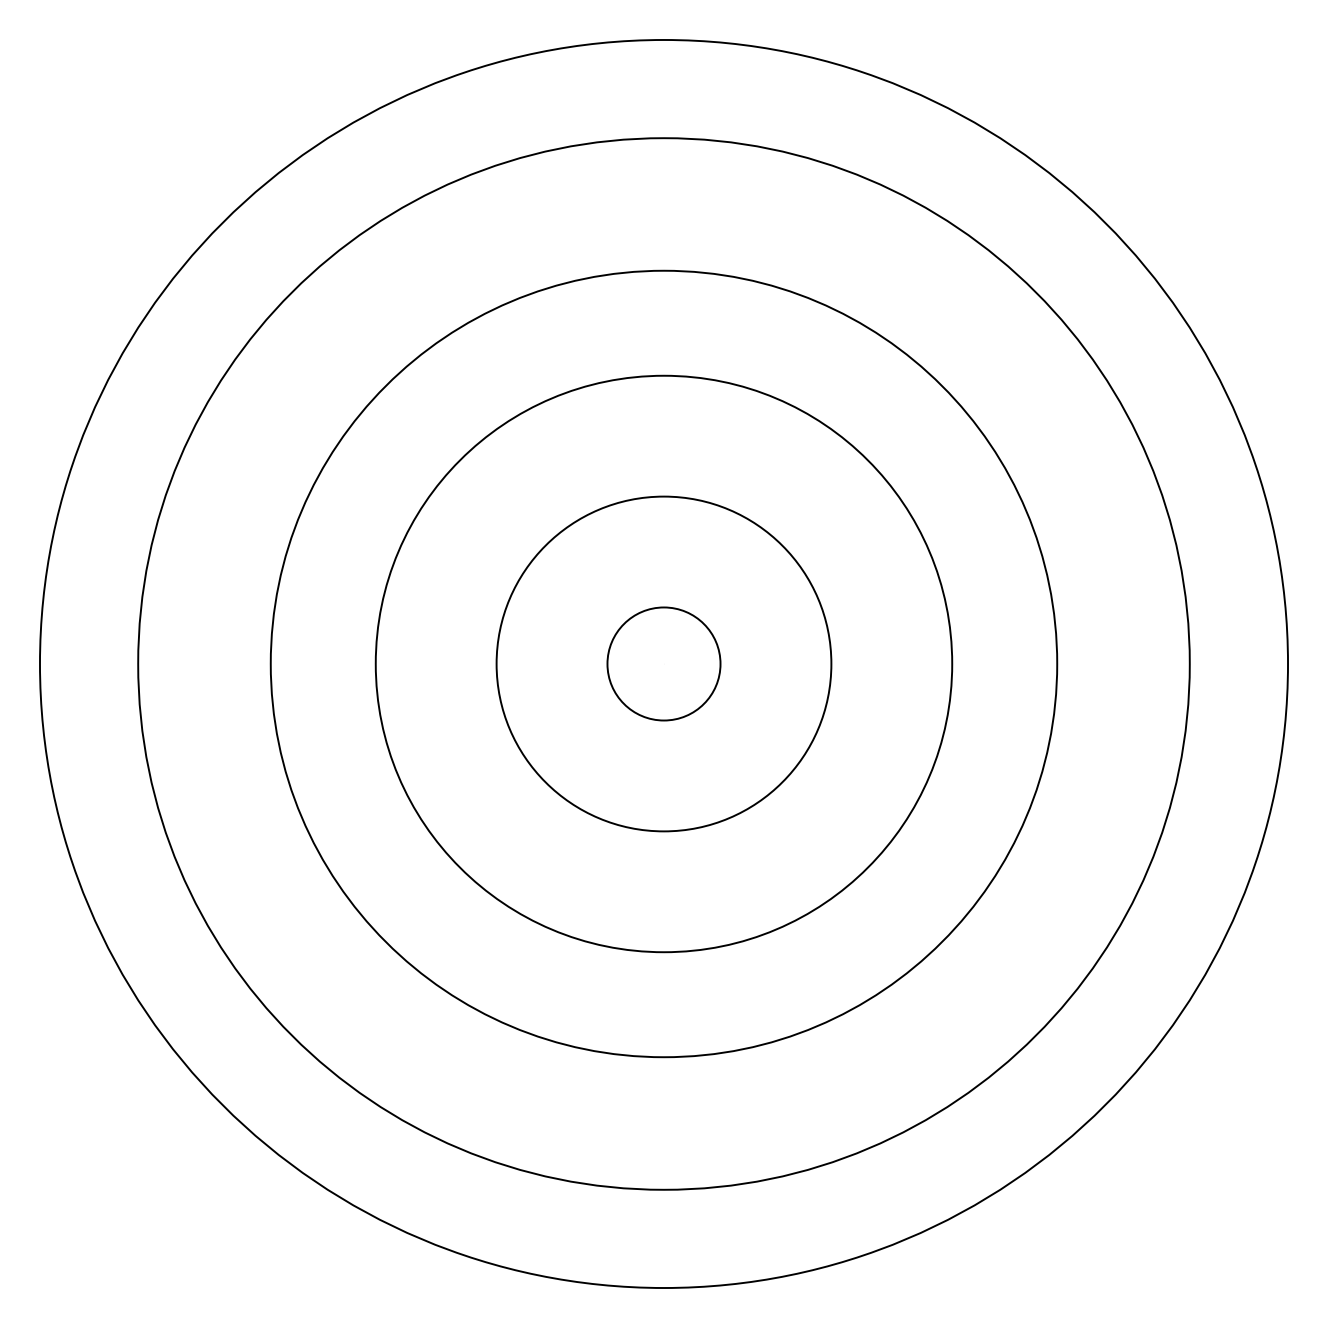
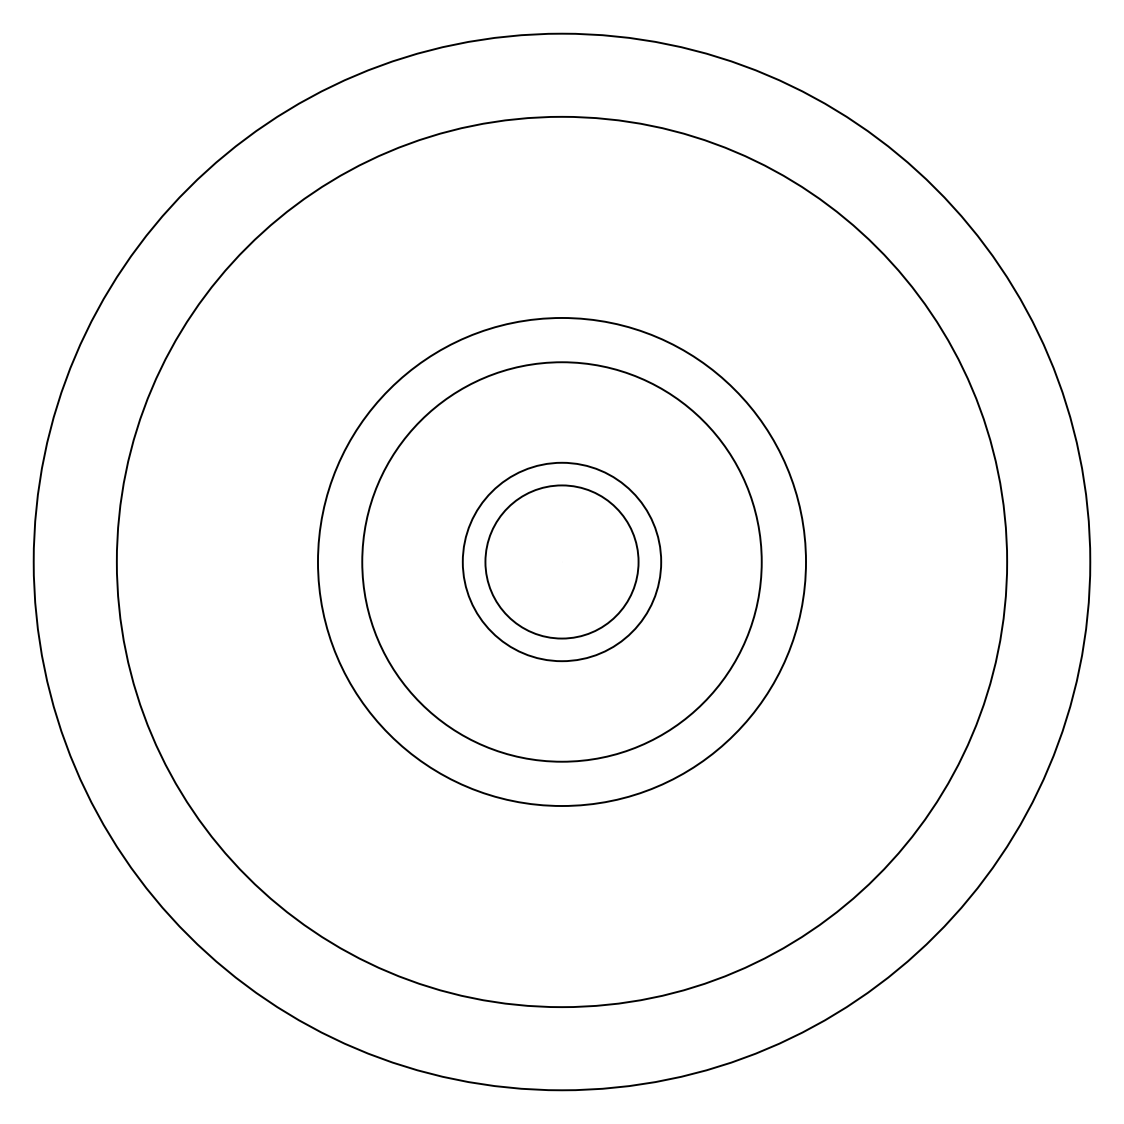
circle: (663, 663) -> (561, 561), size x0.6
circle: (663, 663) -> (561, 561), size x0.7
circle: (663, 663) -> (561, 561), size x1.6

